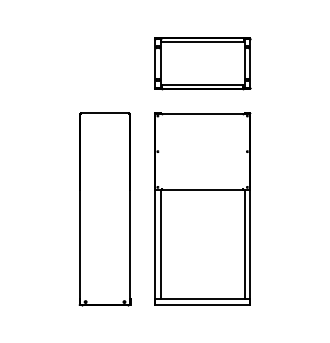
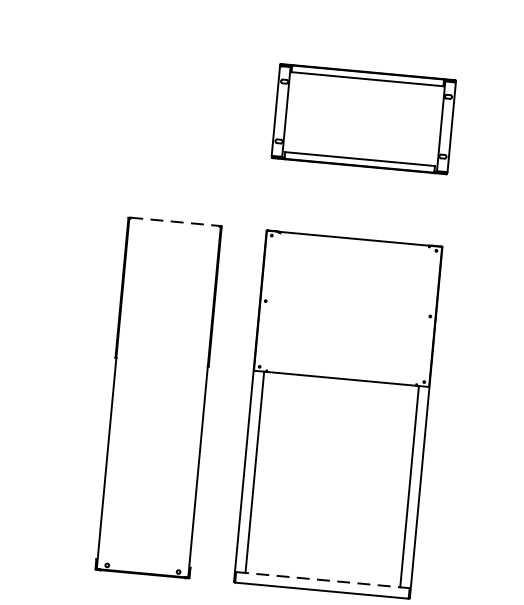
part: (202, 63) -> (363, 118), moved
line: (105, 113) -> (175, 222), solid -> dashed
line: (203, 299) -> (324, 580), solid -> dashed

